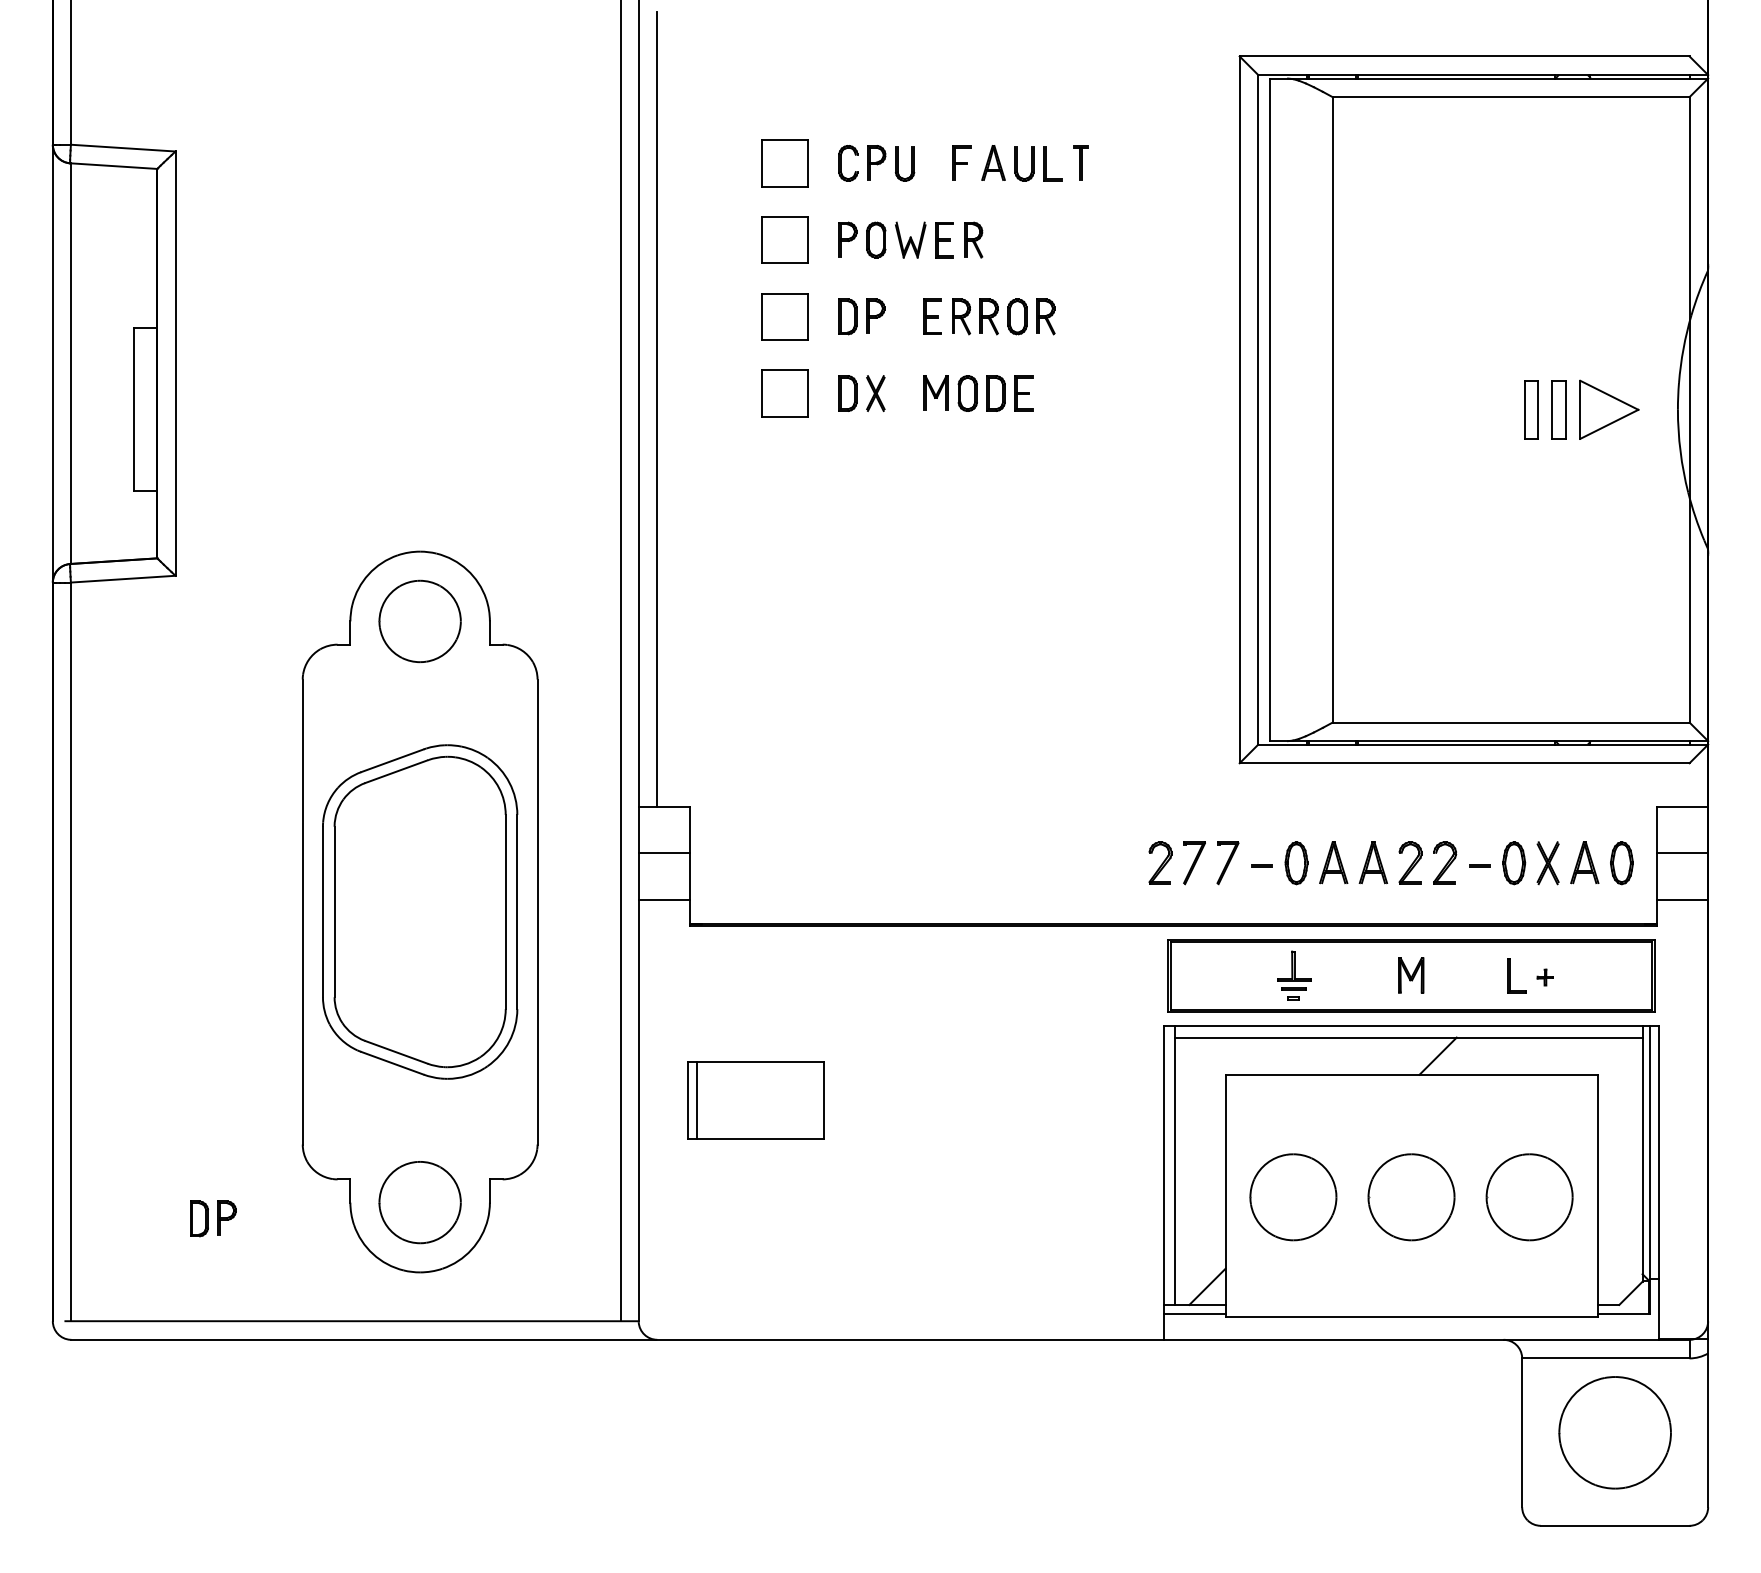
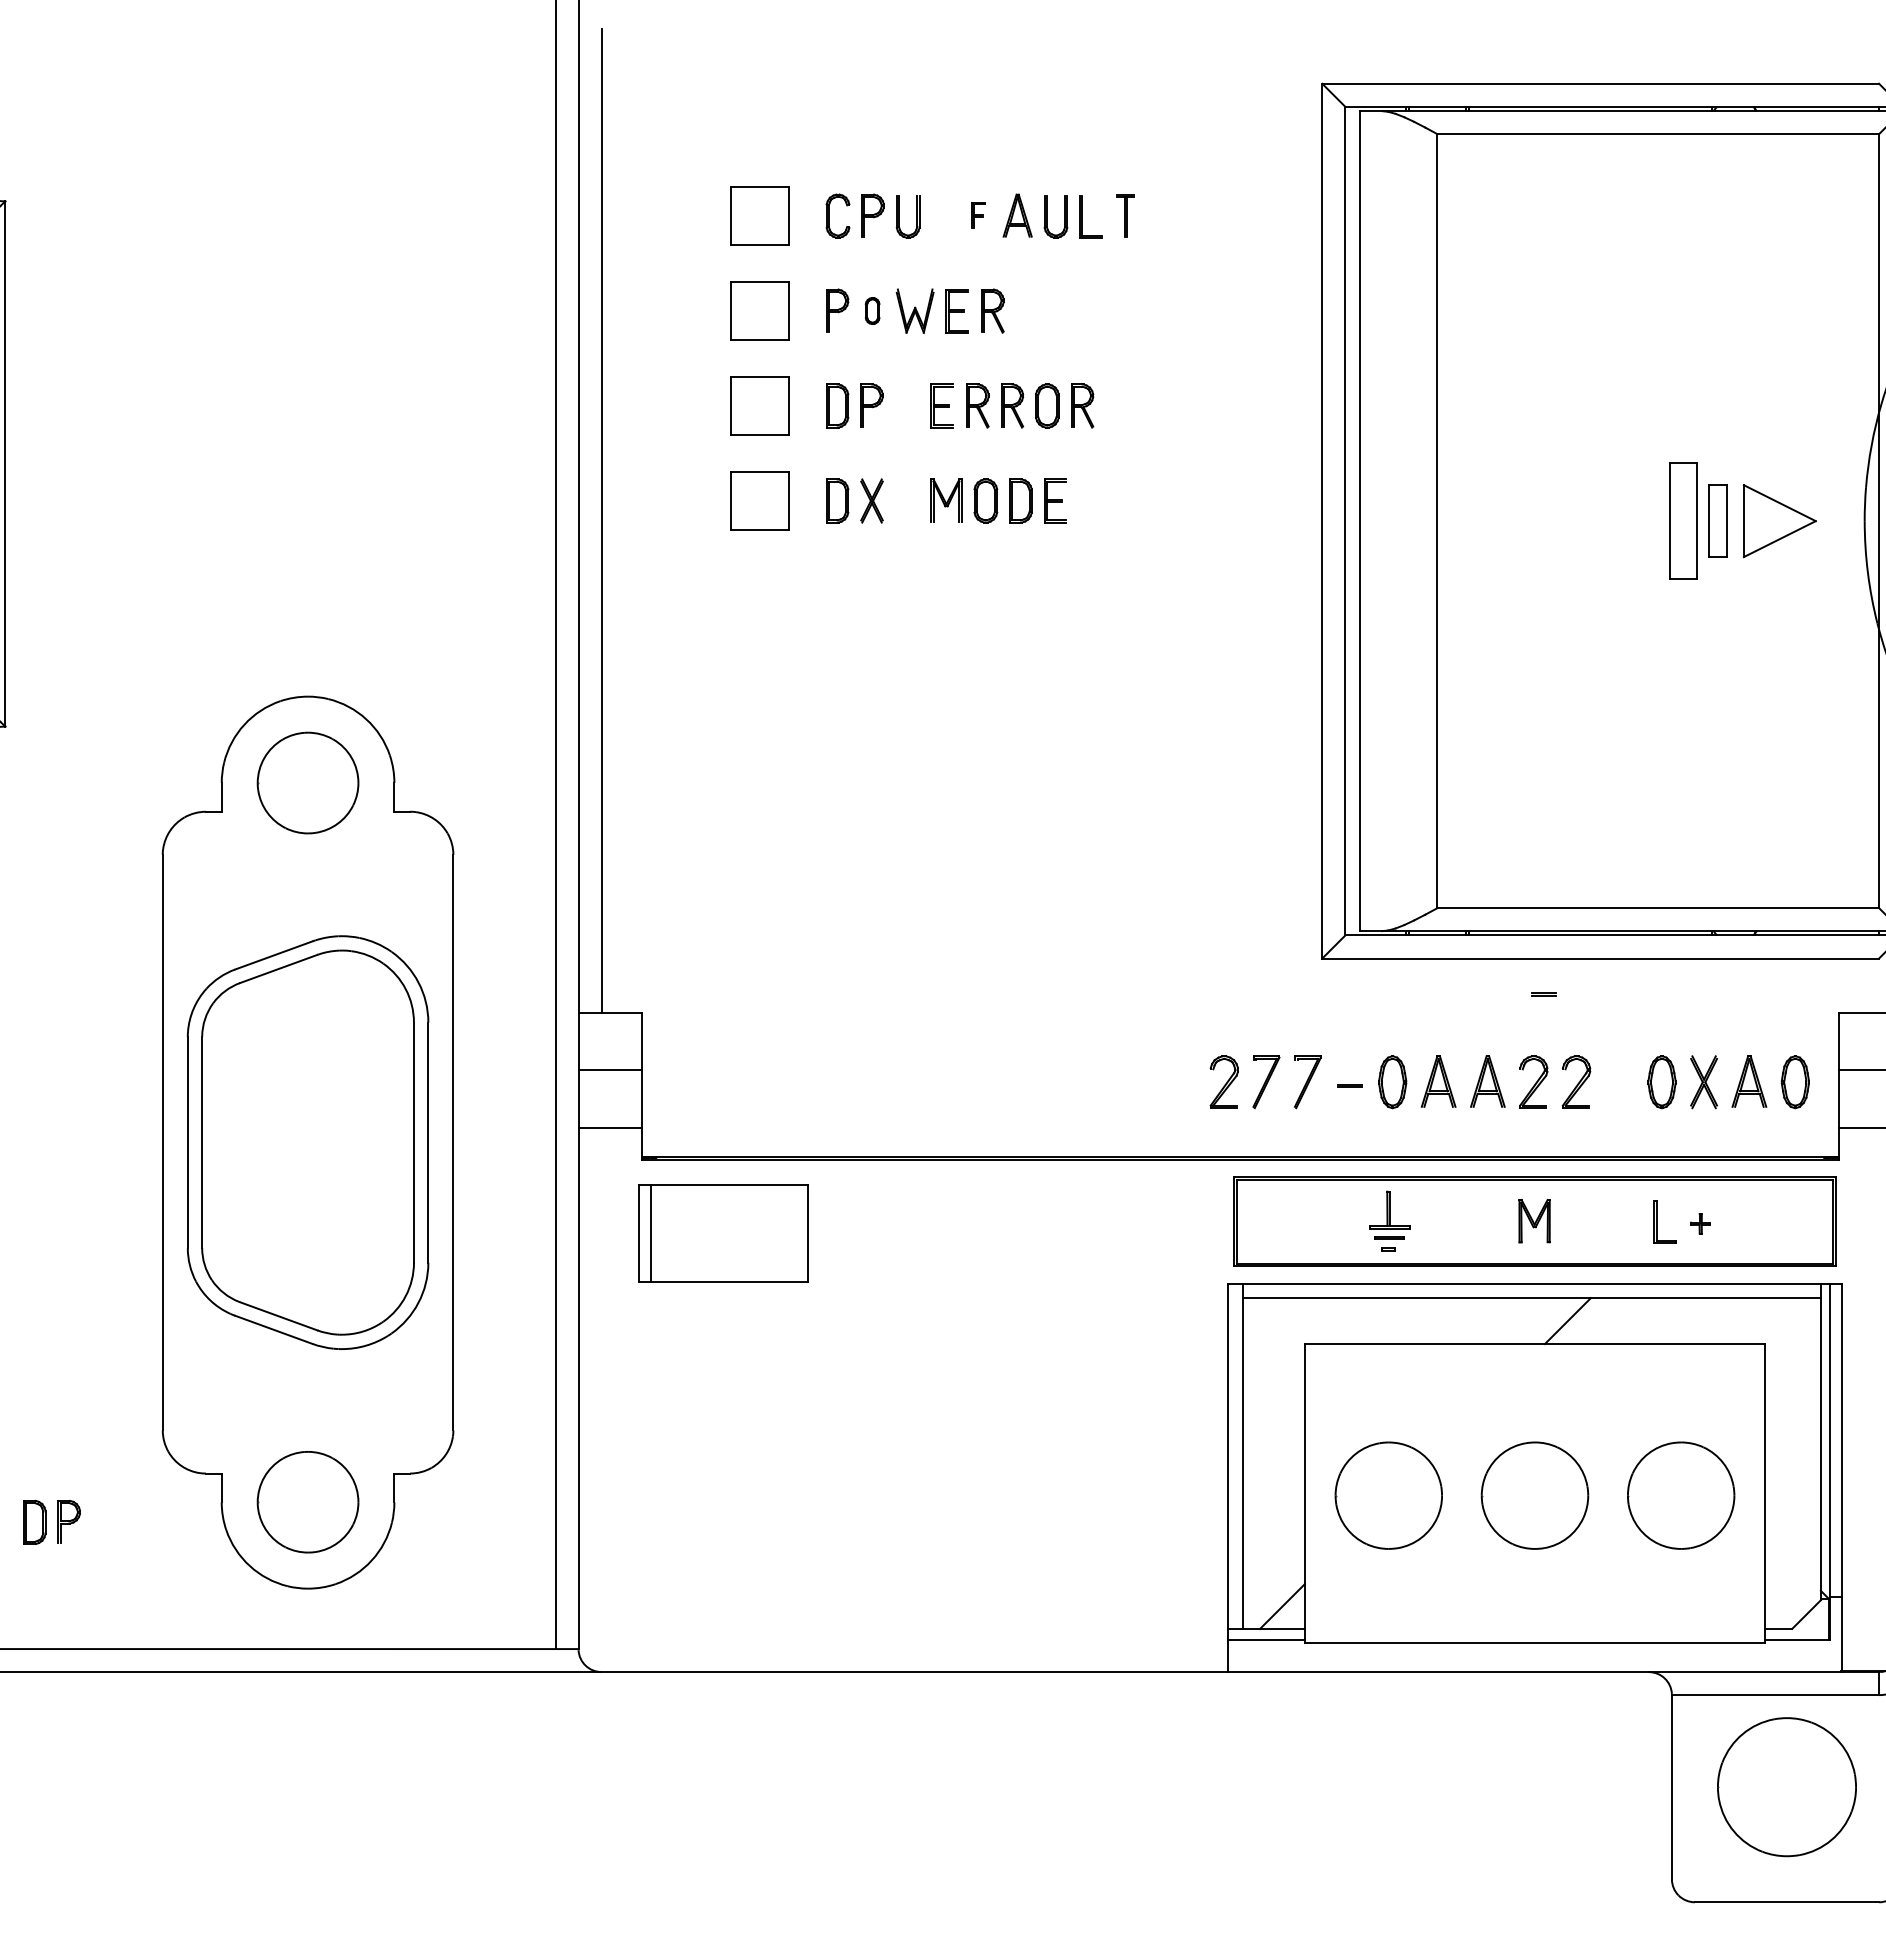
part: (961, 162) -> (978, 215), size x0.6
part: (876, 239) -> (872, 310), size x0.6
part: (1531, 409) -> (1683, 520), size x1.6
line: (1479, 865) -> (1543, 993), moved
part: (755, 1100) -> (723, 1233), moved

